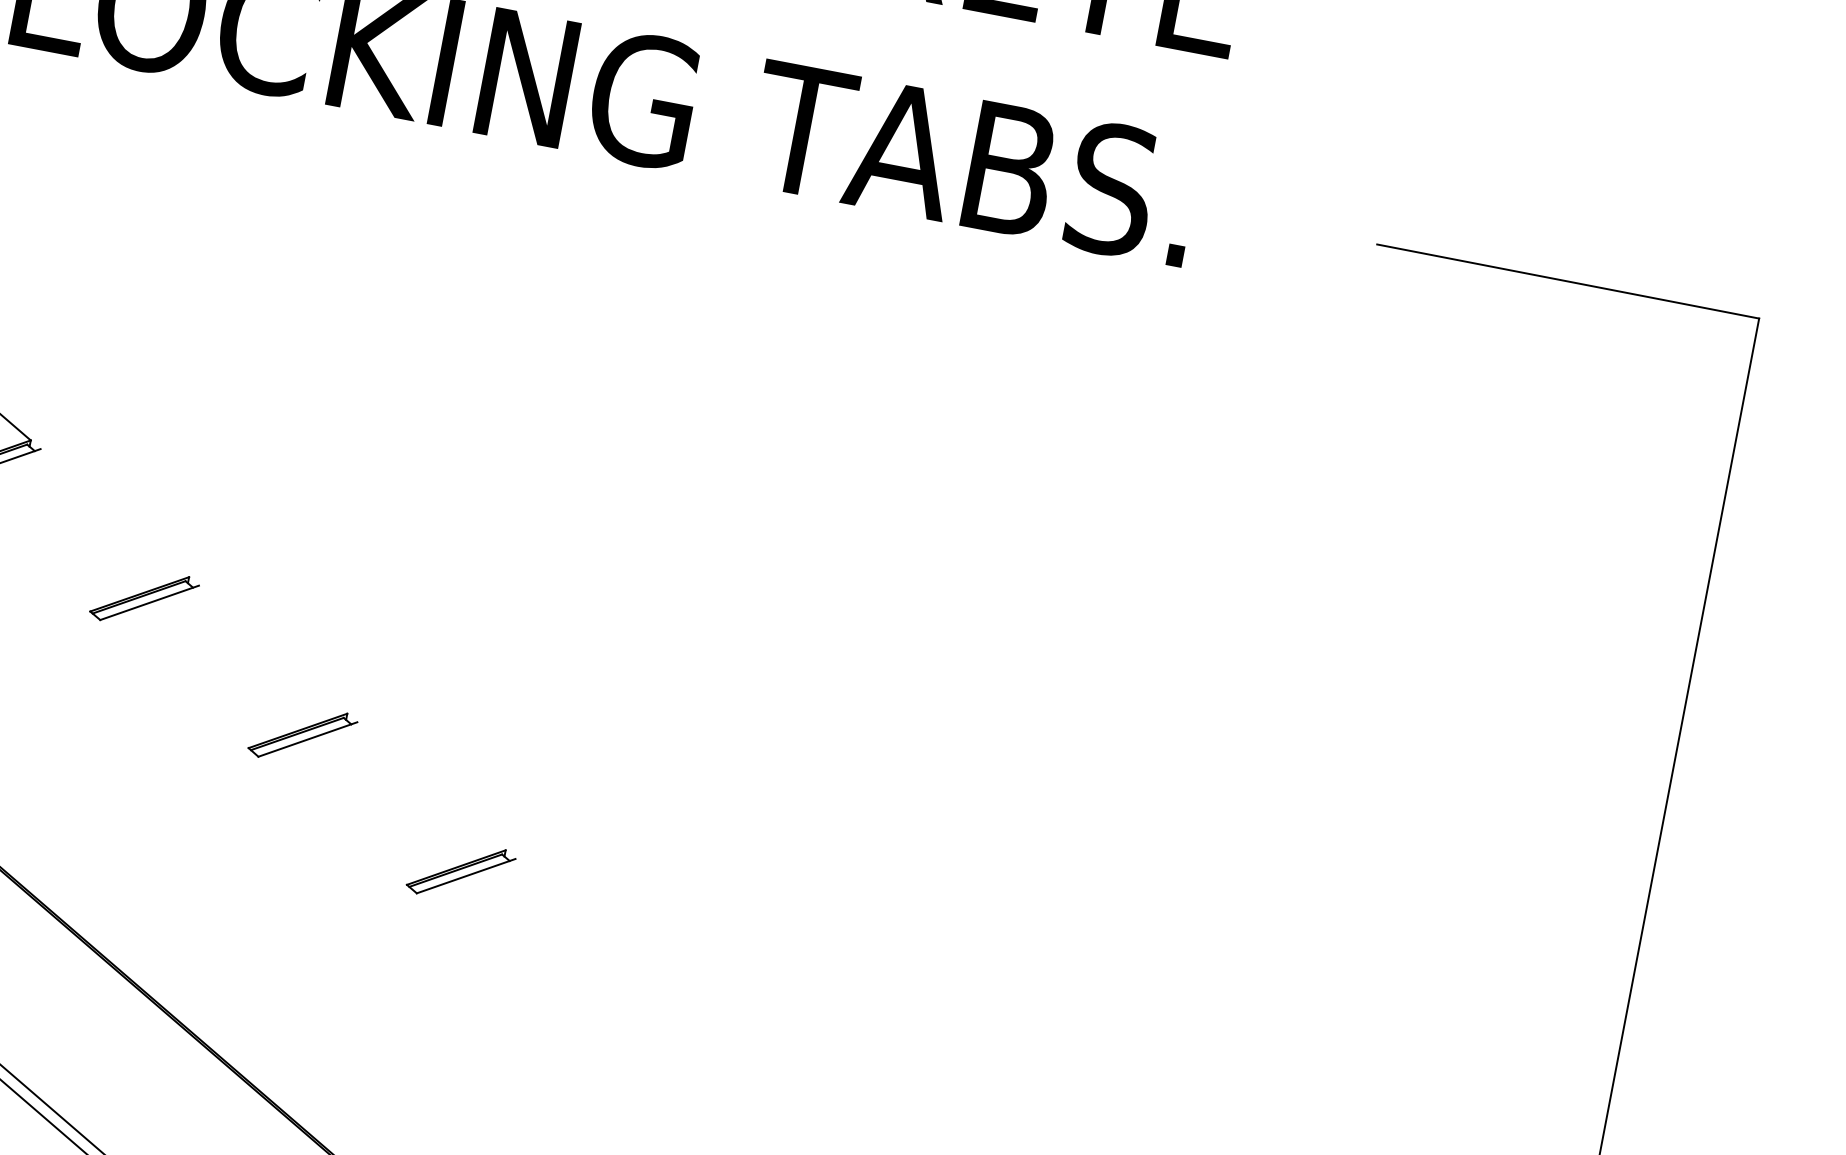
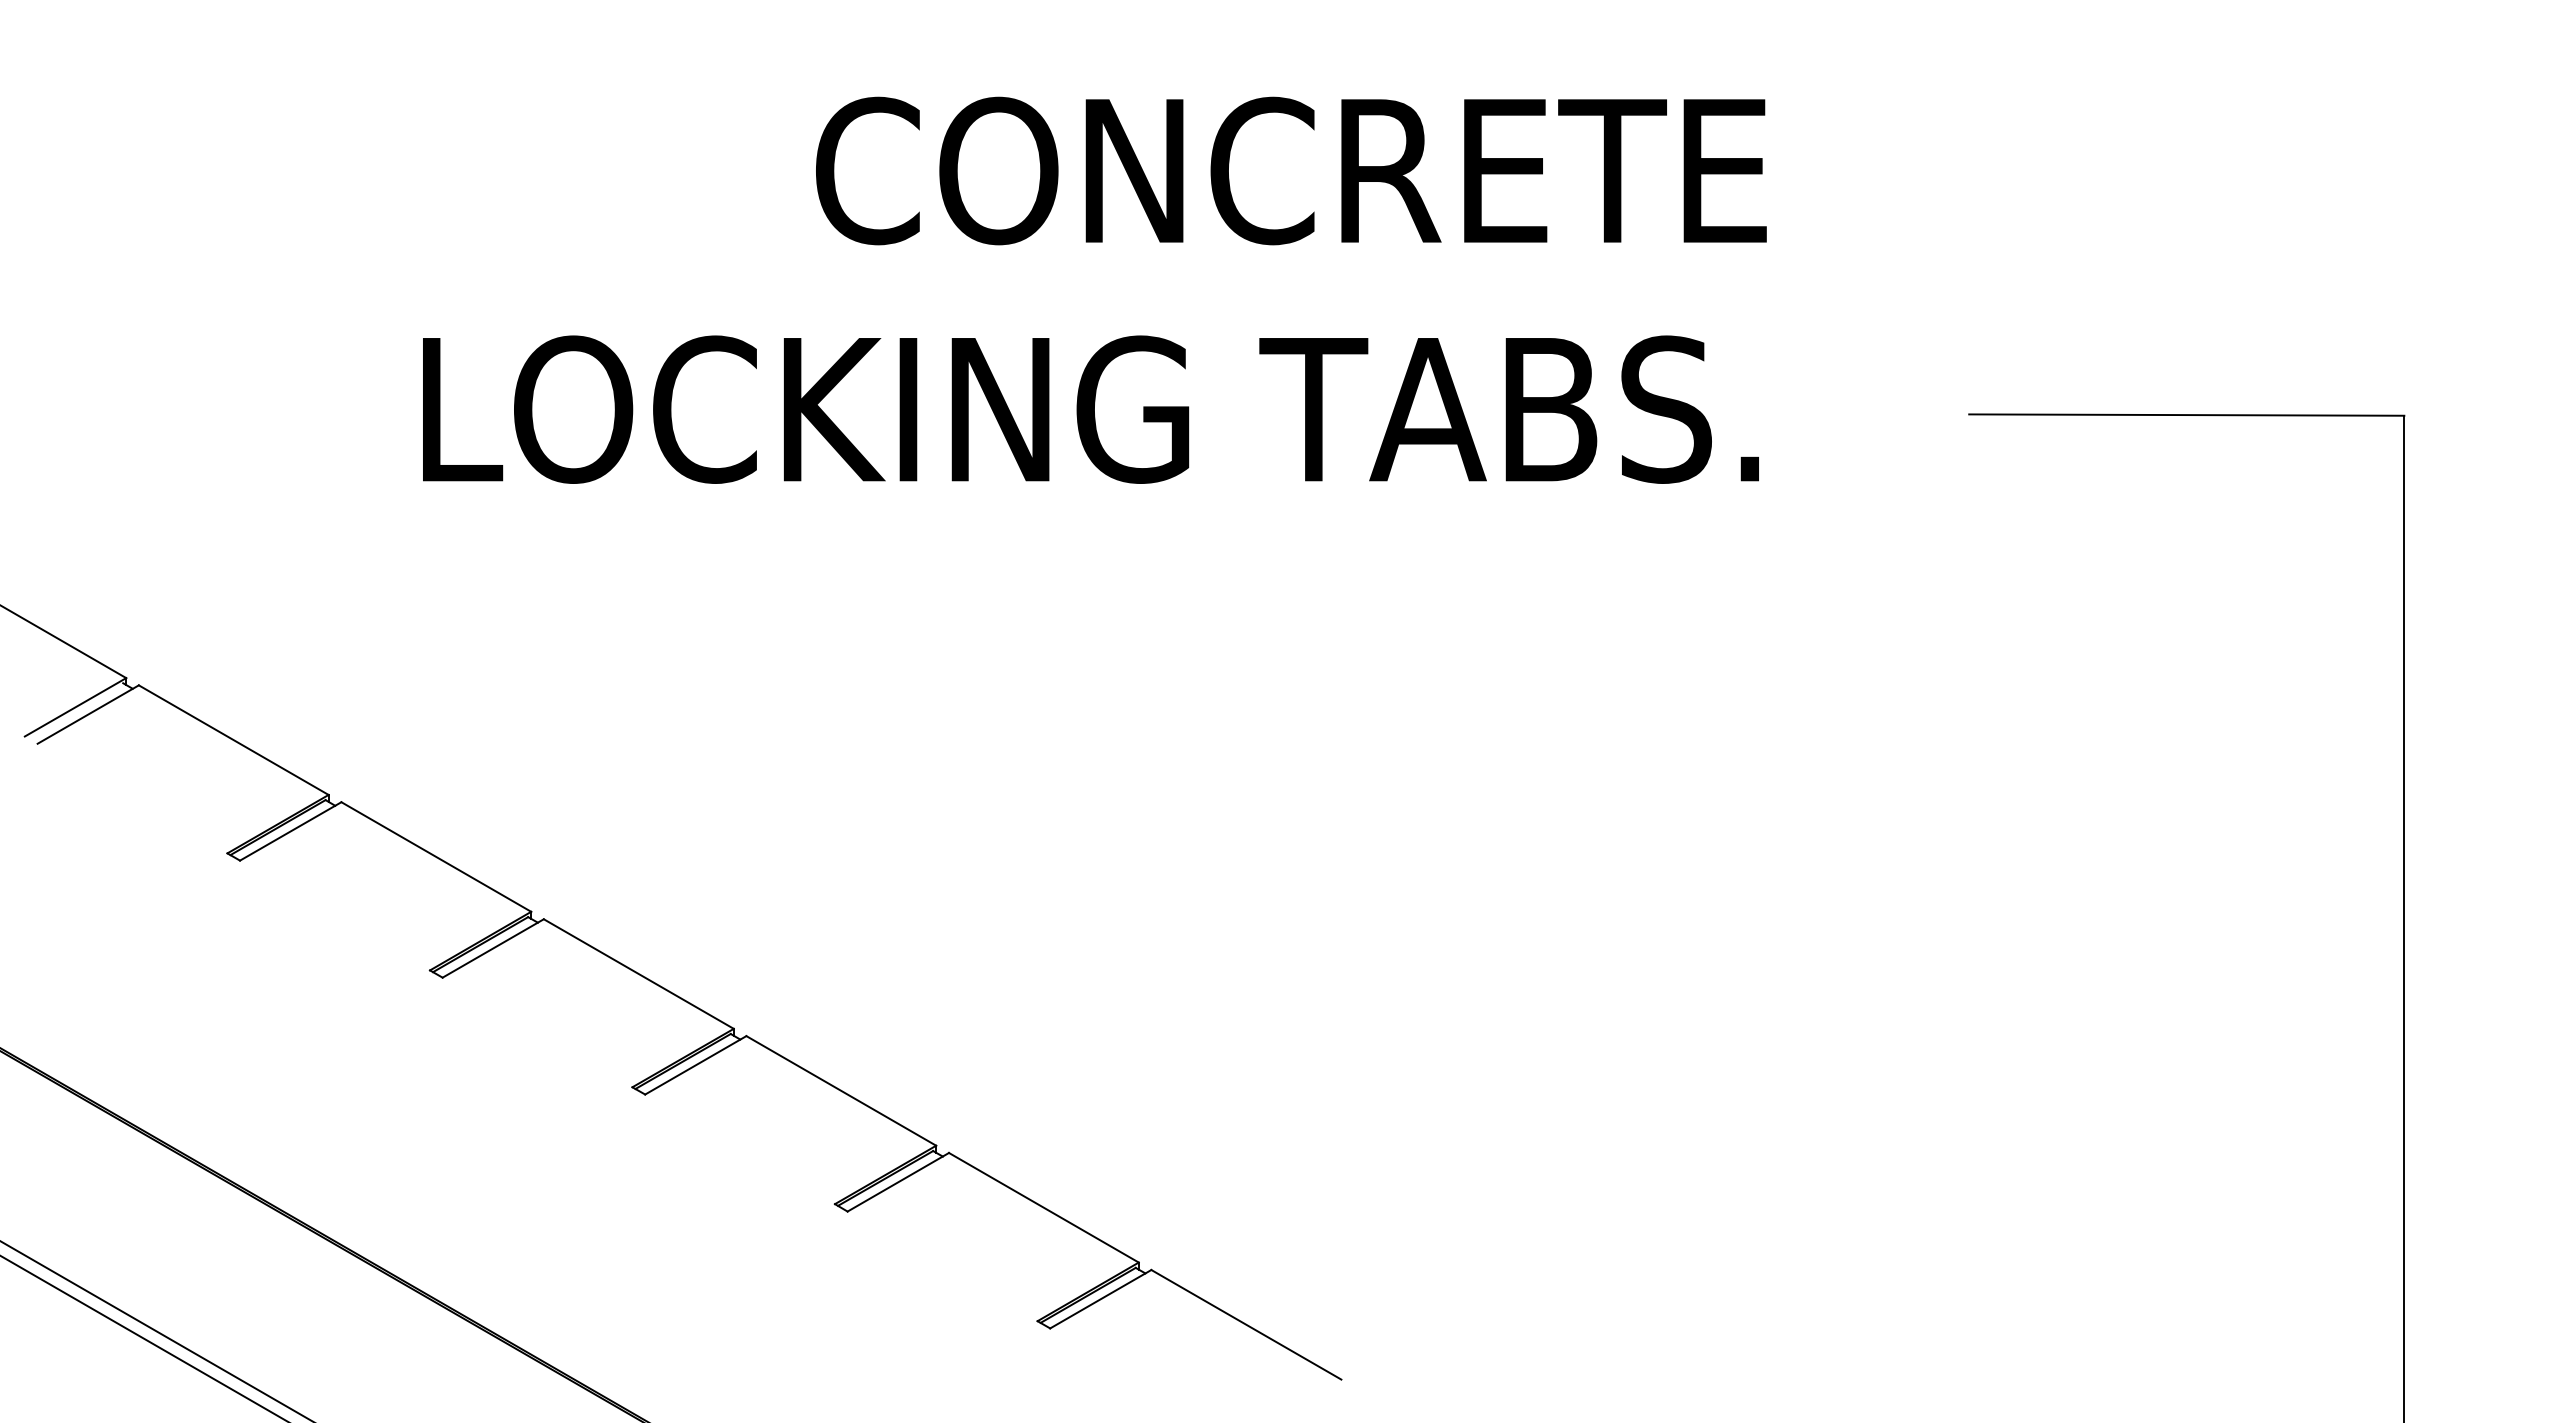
line: (114, 512) -> (638, 973), added
line: (273, 649) -> (841, 1090), added
line: (431, 785) -> (1043, 1207), added
line: (589, 922) -> (1246, 1324), added

